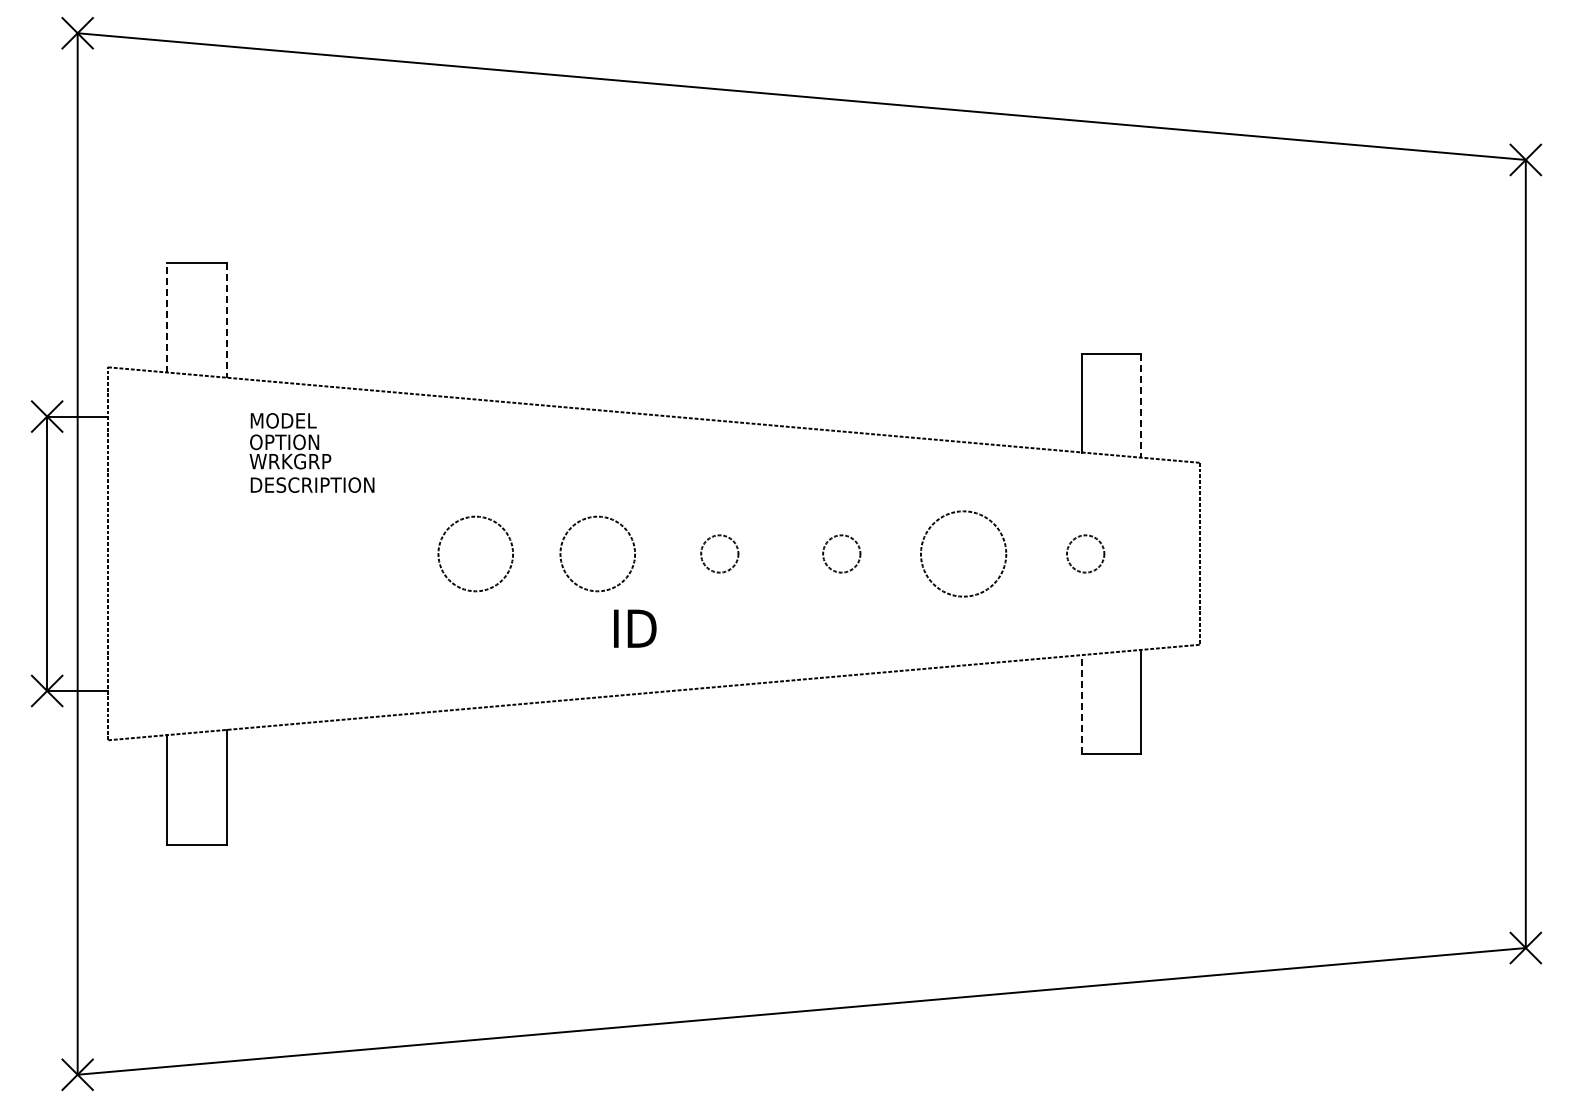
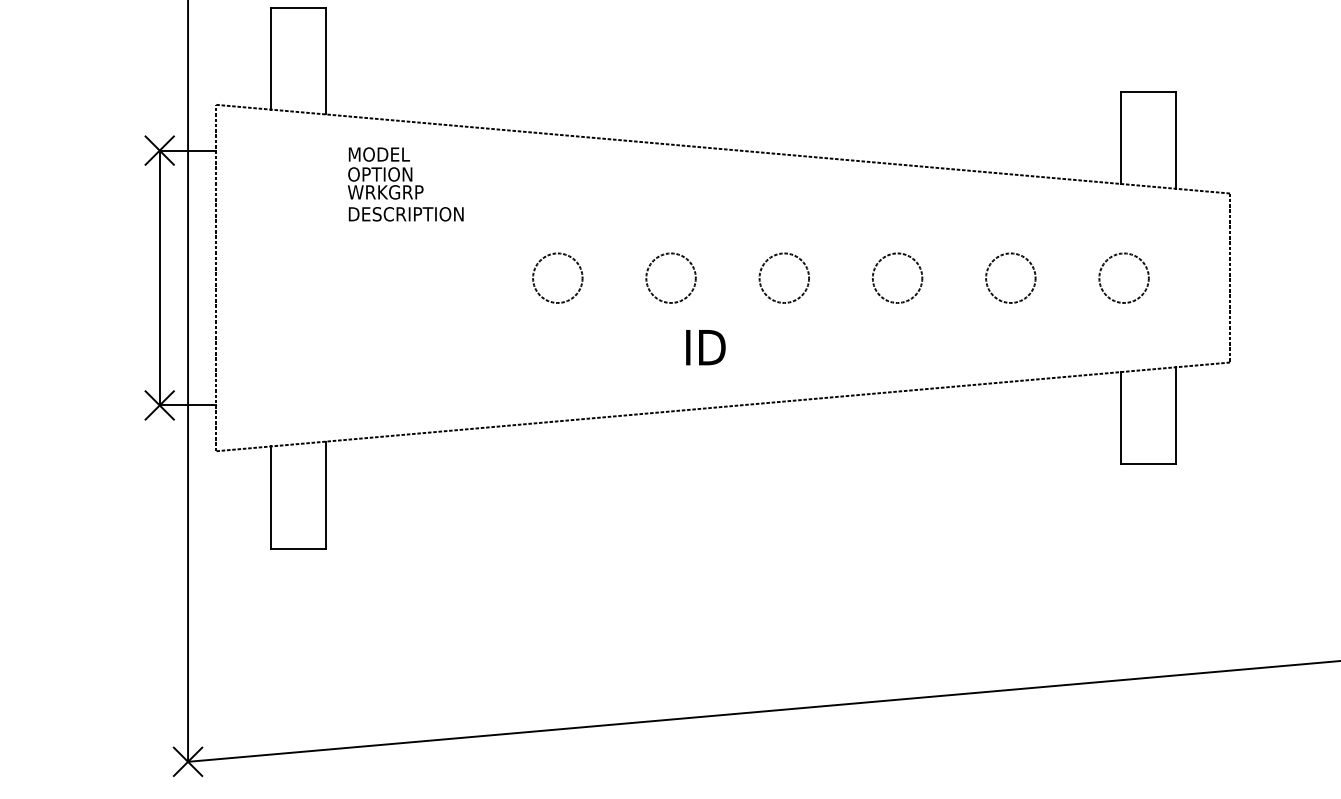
line: (167, 317) -> (271, 58), dashed -> solid
line: (226, 320) -> (326, 61), dashed -> solid
line: (1141, 405) -> (1176, 140), dashed -> solid
circle: (475, 553) -> (557, 277), size x0.71
circle: (597, 553) -> (670, 277), size x0.71
circle: (719, 553) -> (784, 277), size x1.43
circle: (841, 553) -> (897, 277), size x1.43
circle: (963, 553) -> (1010, 277), size x0.62
circle: (1085, 553) -> (1124, 277), size x1.43
line: (1082, 704) -> (1121, 417), dashed -> solid

